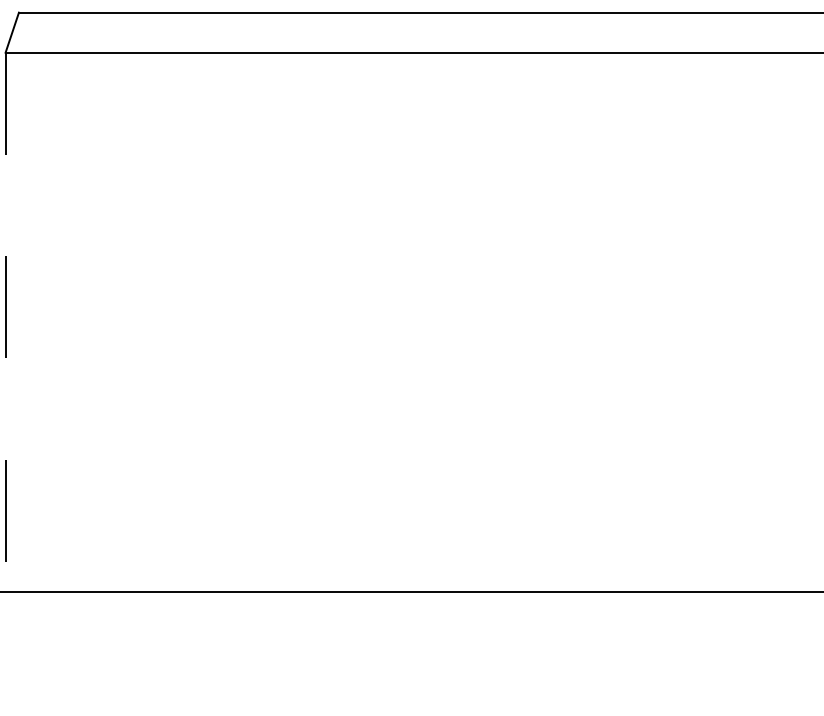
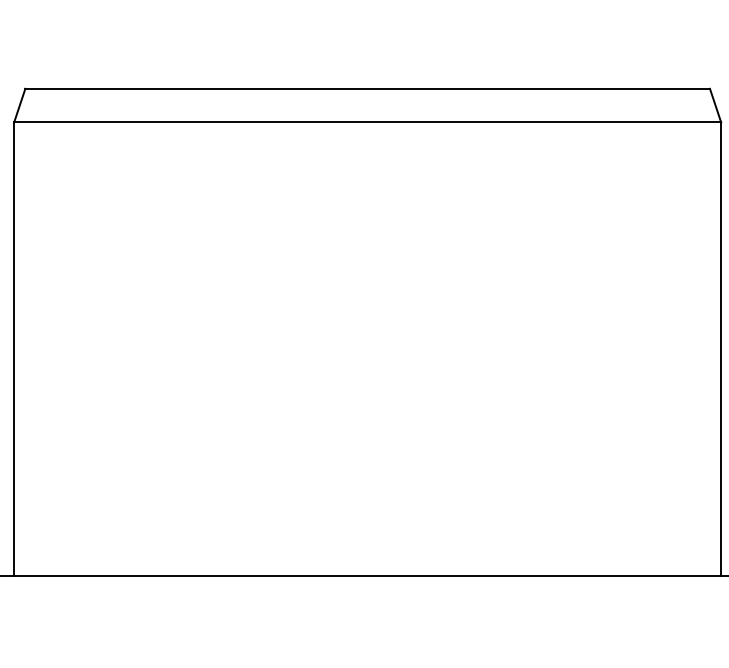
line: (6, 322) -> (14, 349), dashed -> solid

